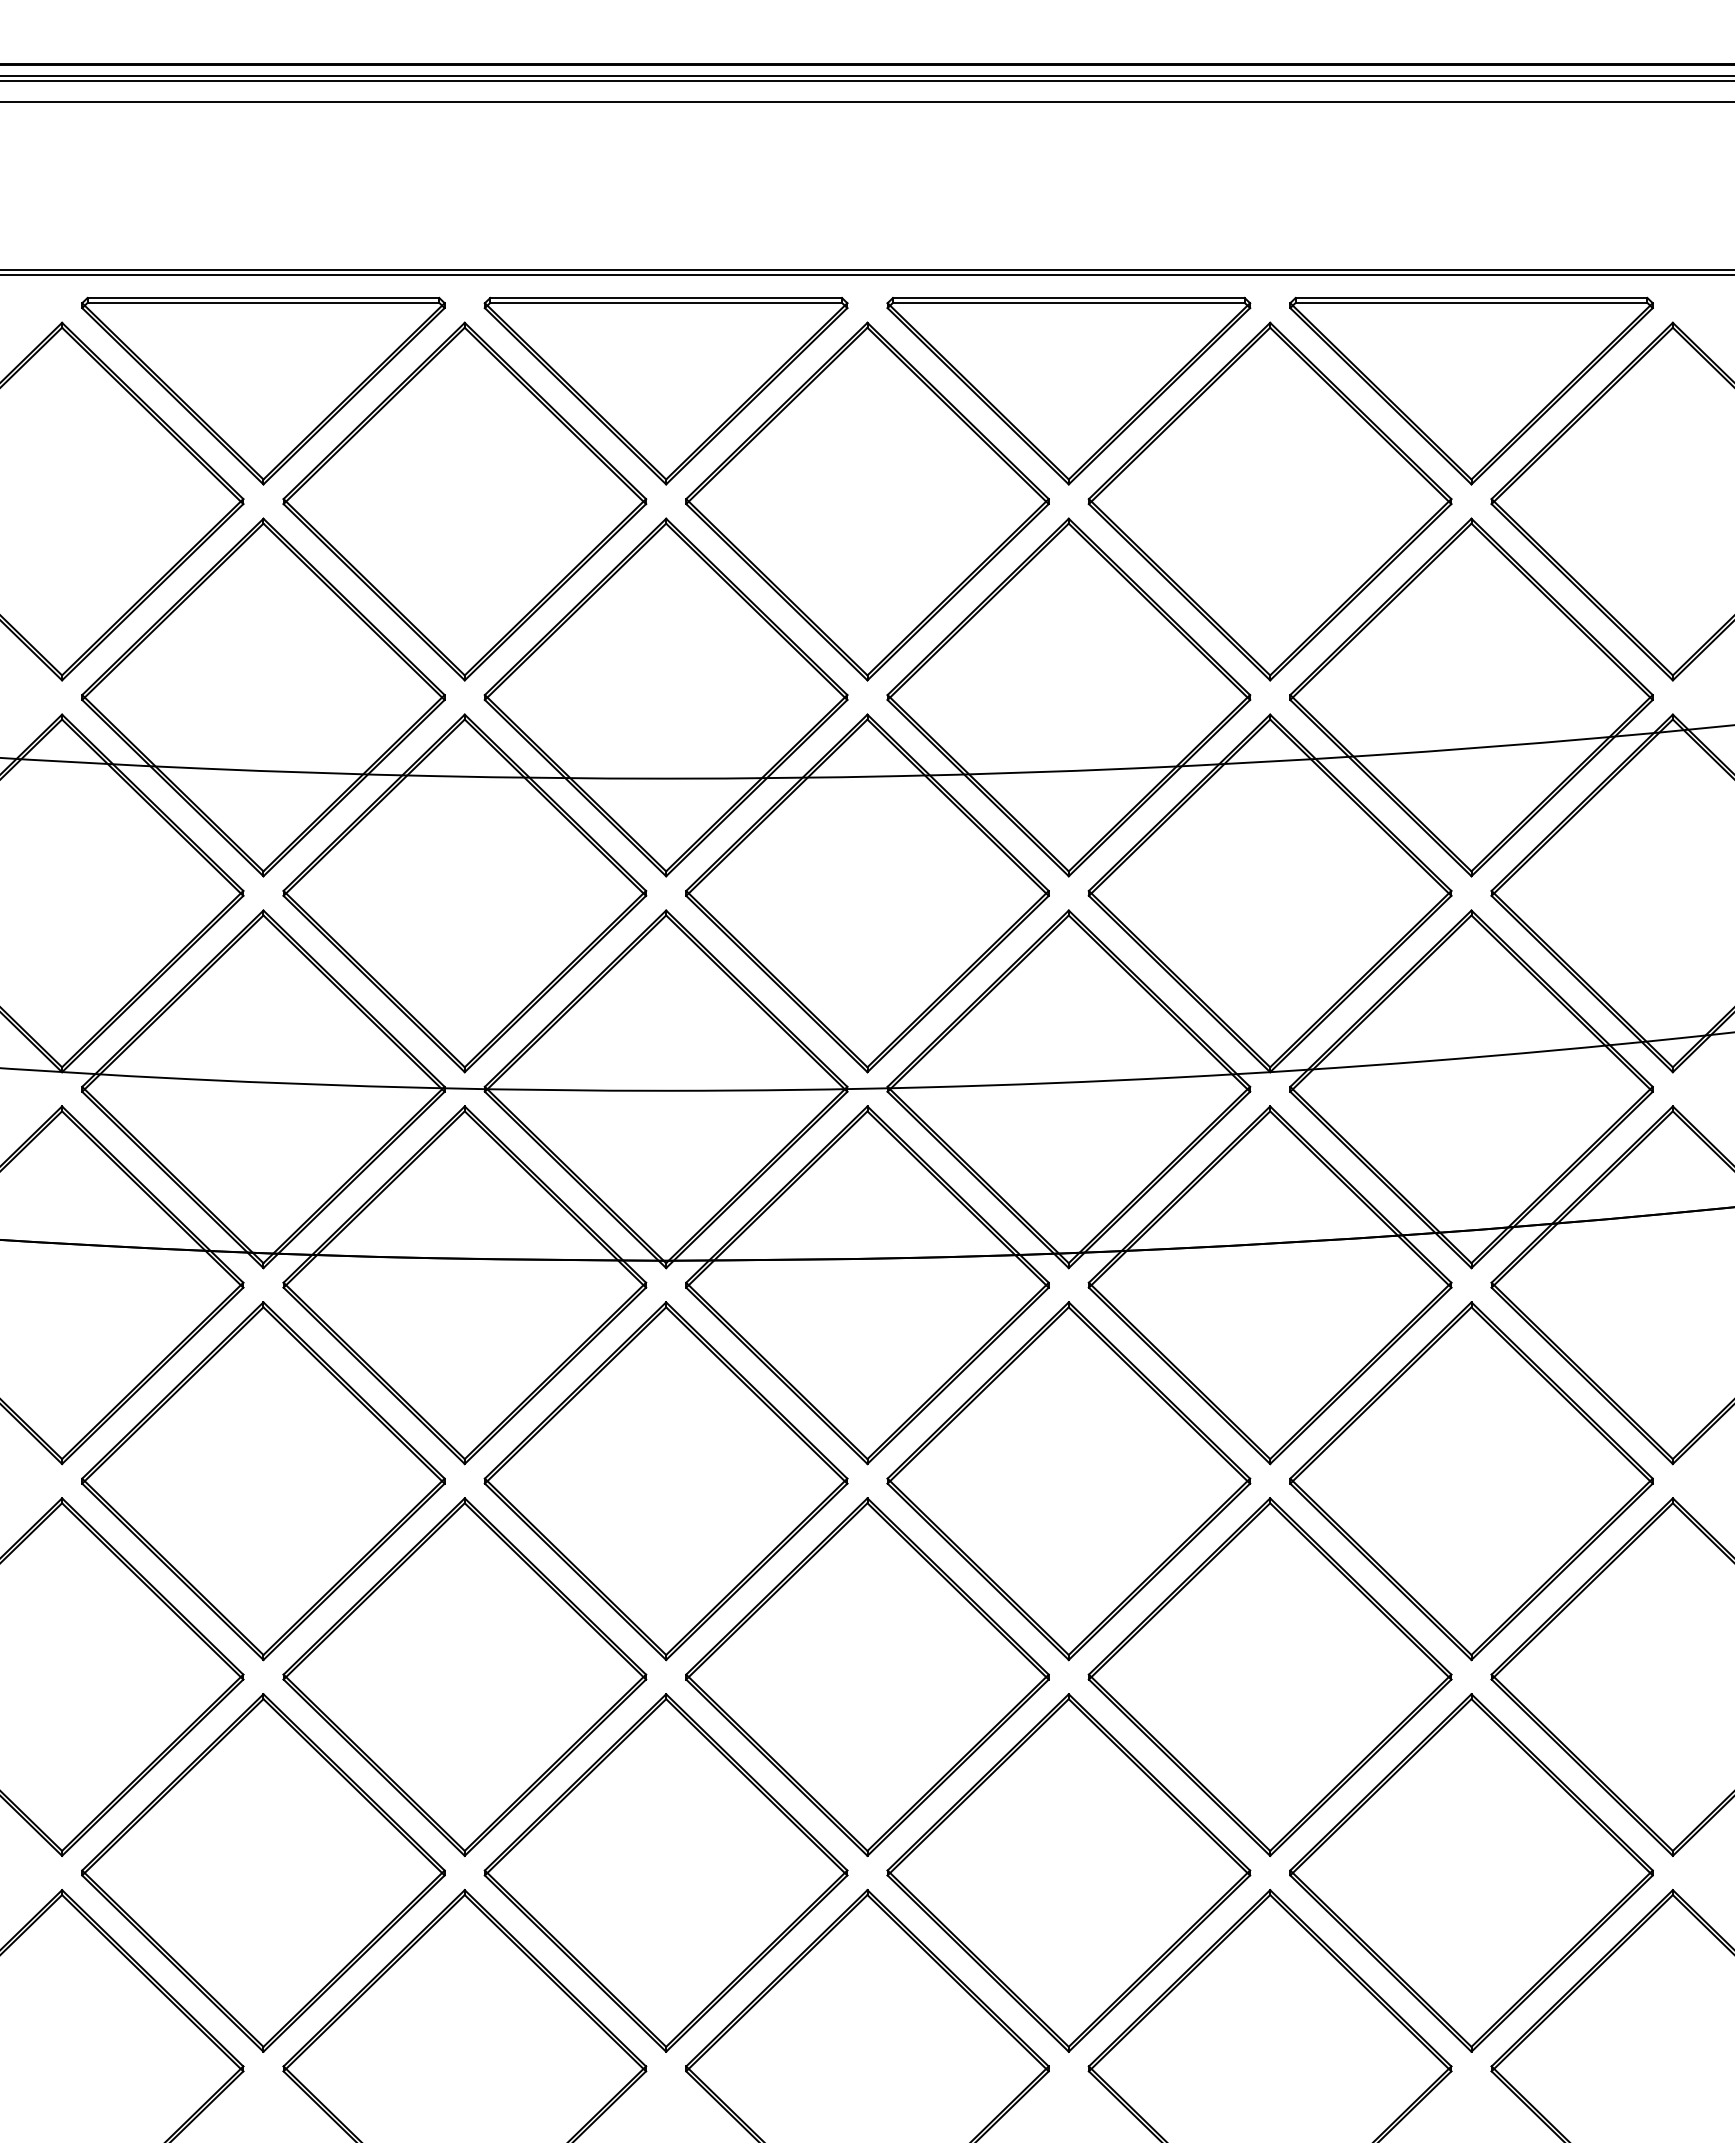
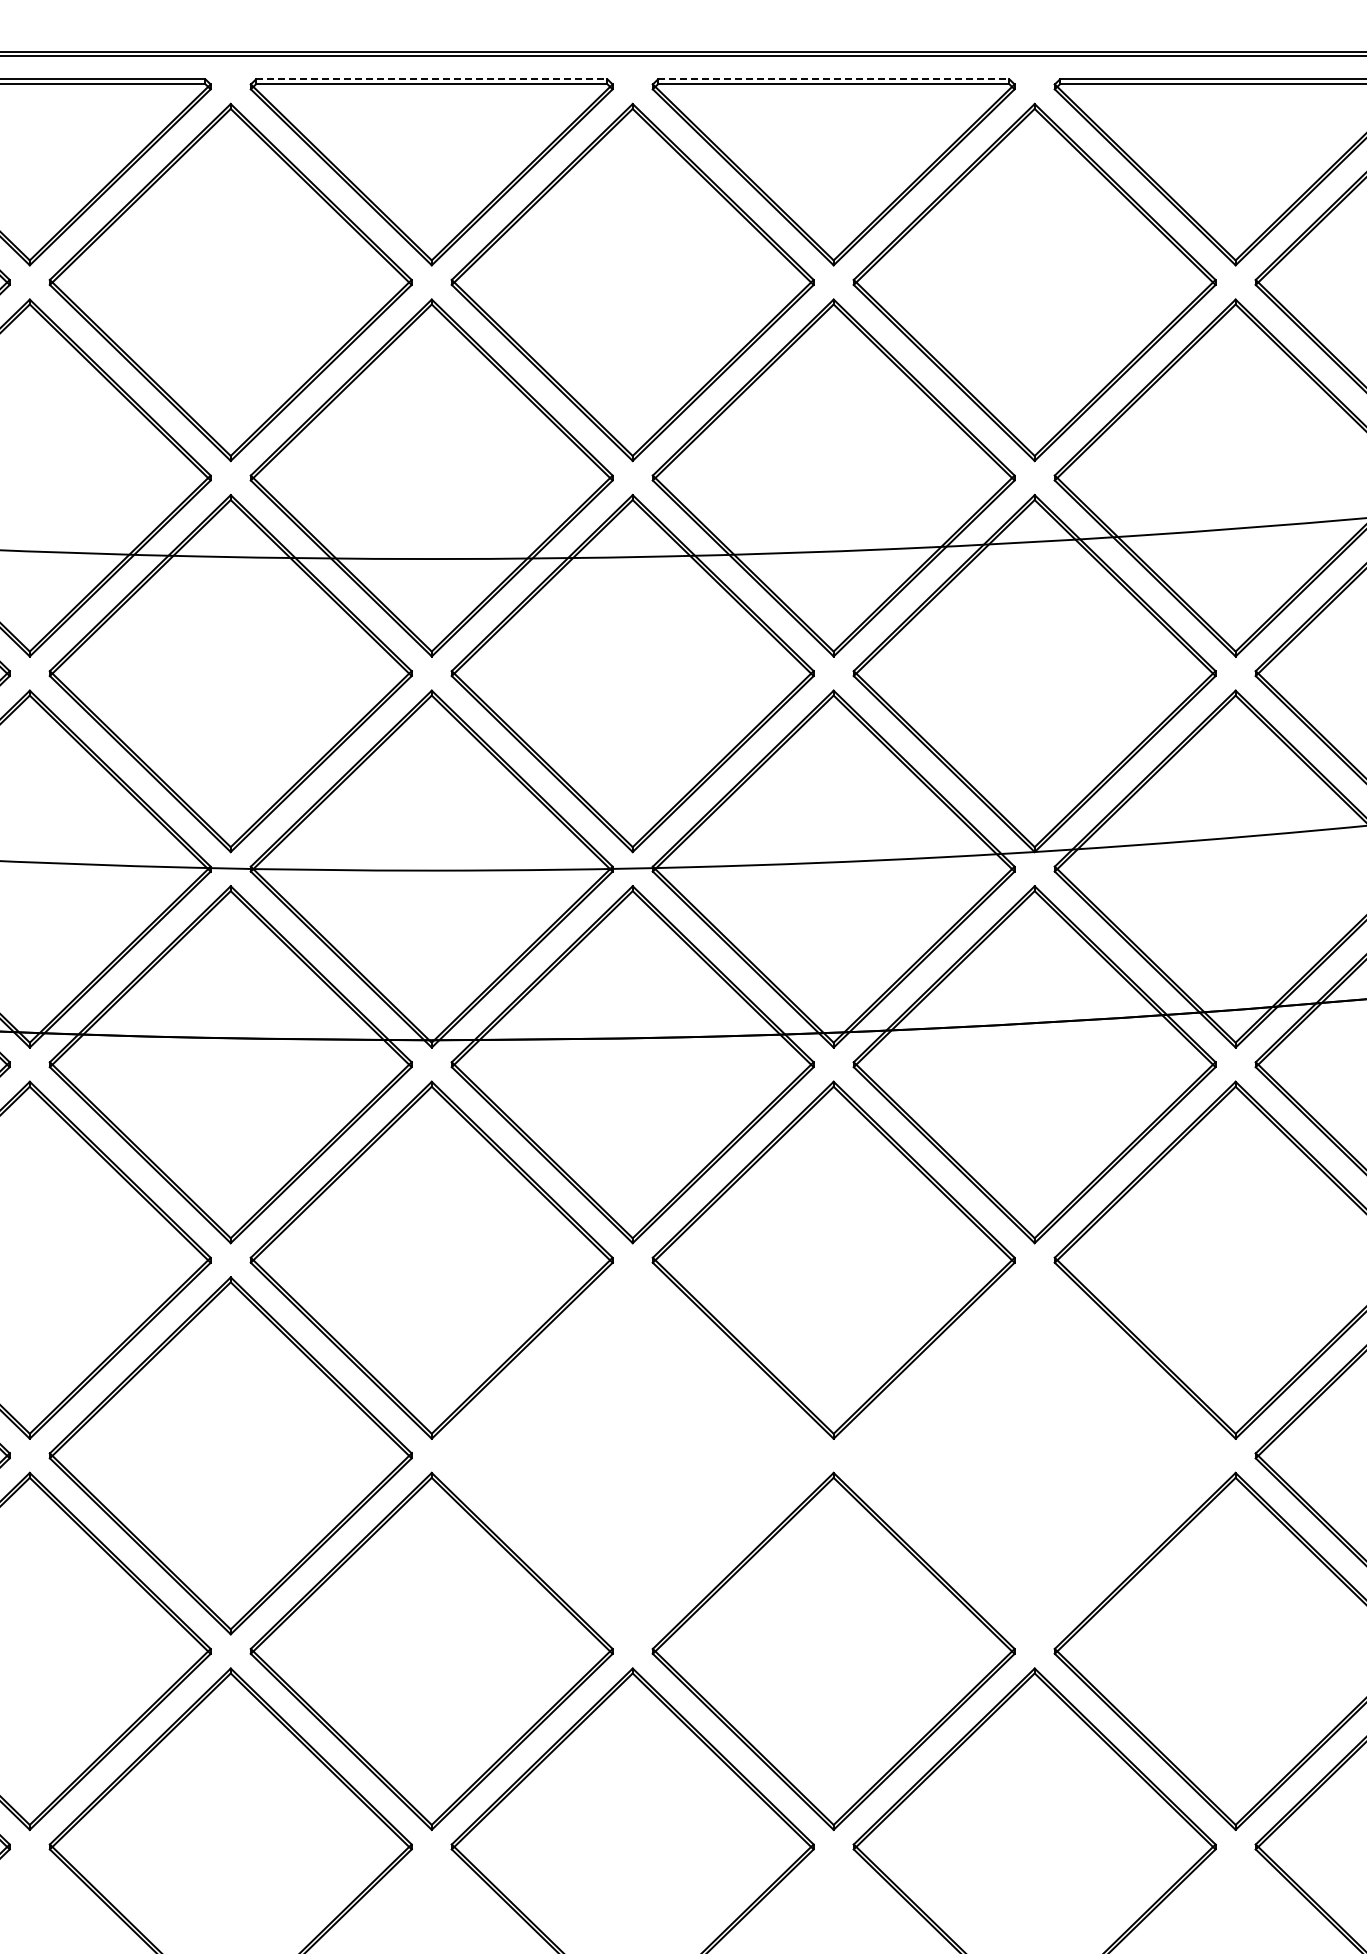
line: (666, 297) -> (432, 78), solid -> dashed
line: (1068, 297) -> (833, 78), solid -> dashed
part: (1269, 1676) -> (1034, 1455), removed
part: (867, 1677) -> (632, 1456), removed

